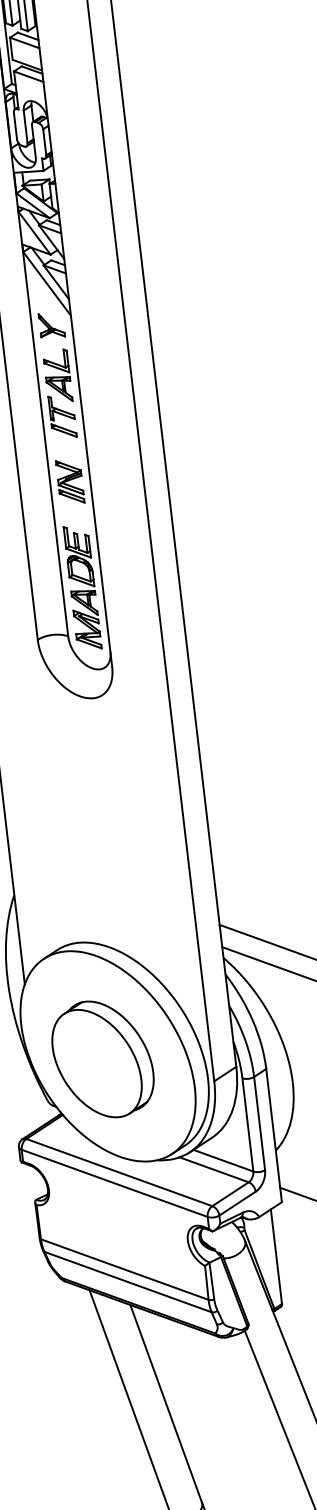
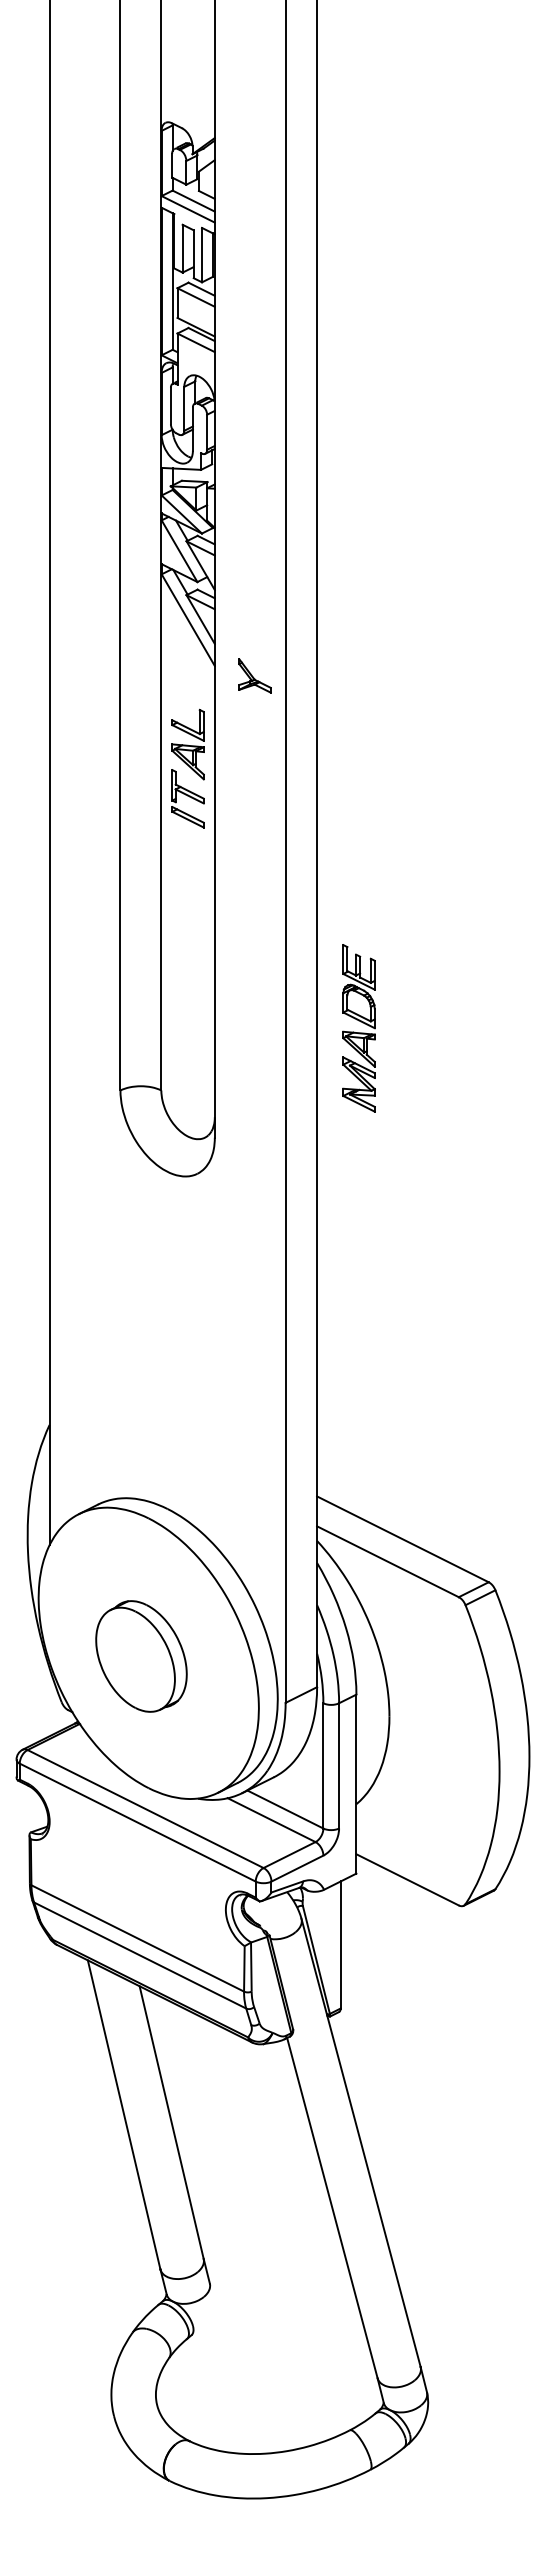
part: (51, 325) -> (254, 675), moved
part: (69, 481) -> (187, 885), removed
part: (82, 587) -> (358, 1028), moved
part: (102, 1059) -> (141, 1656), size x0.7

